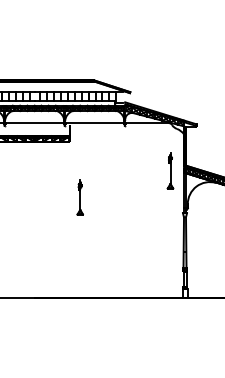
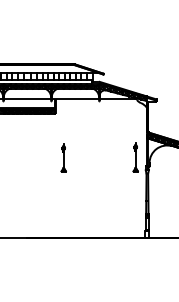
part: (170, 170) -> (135, 156), moved

